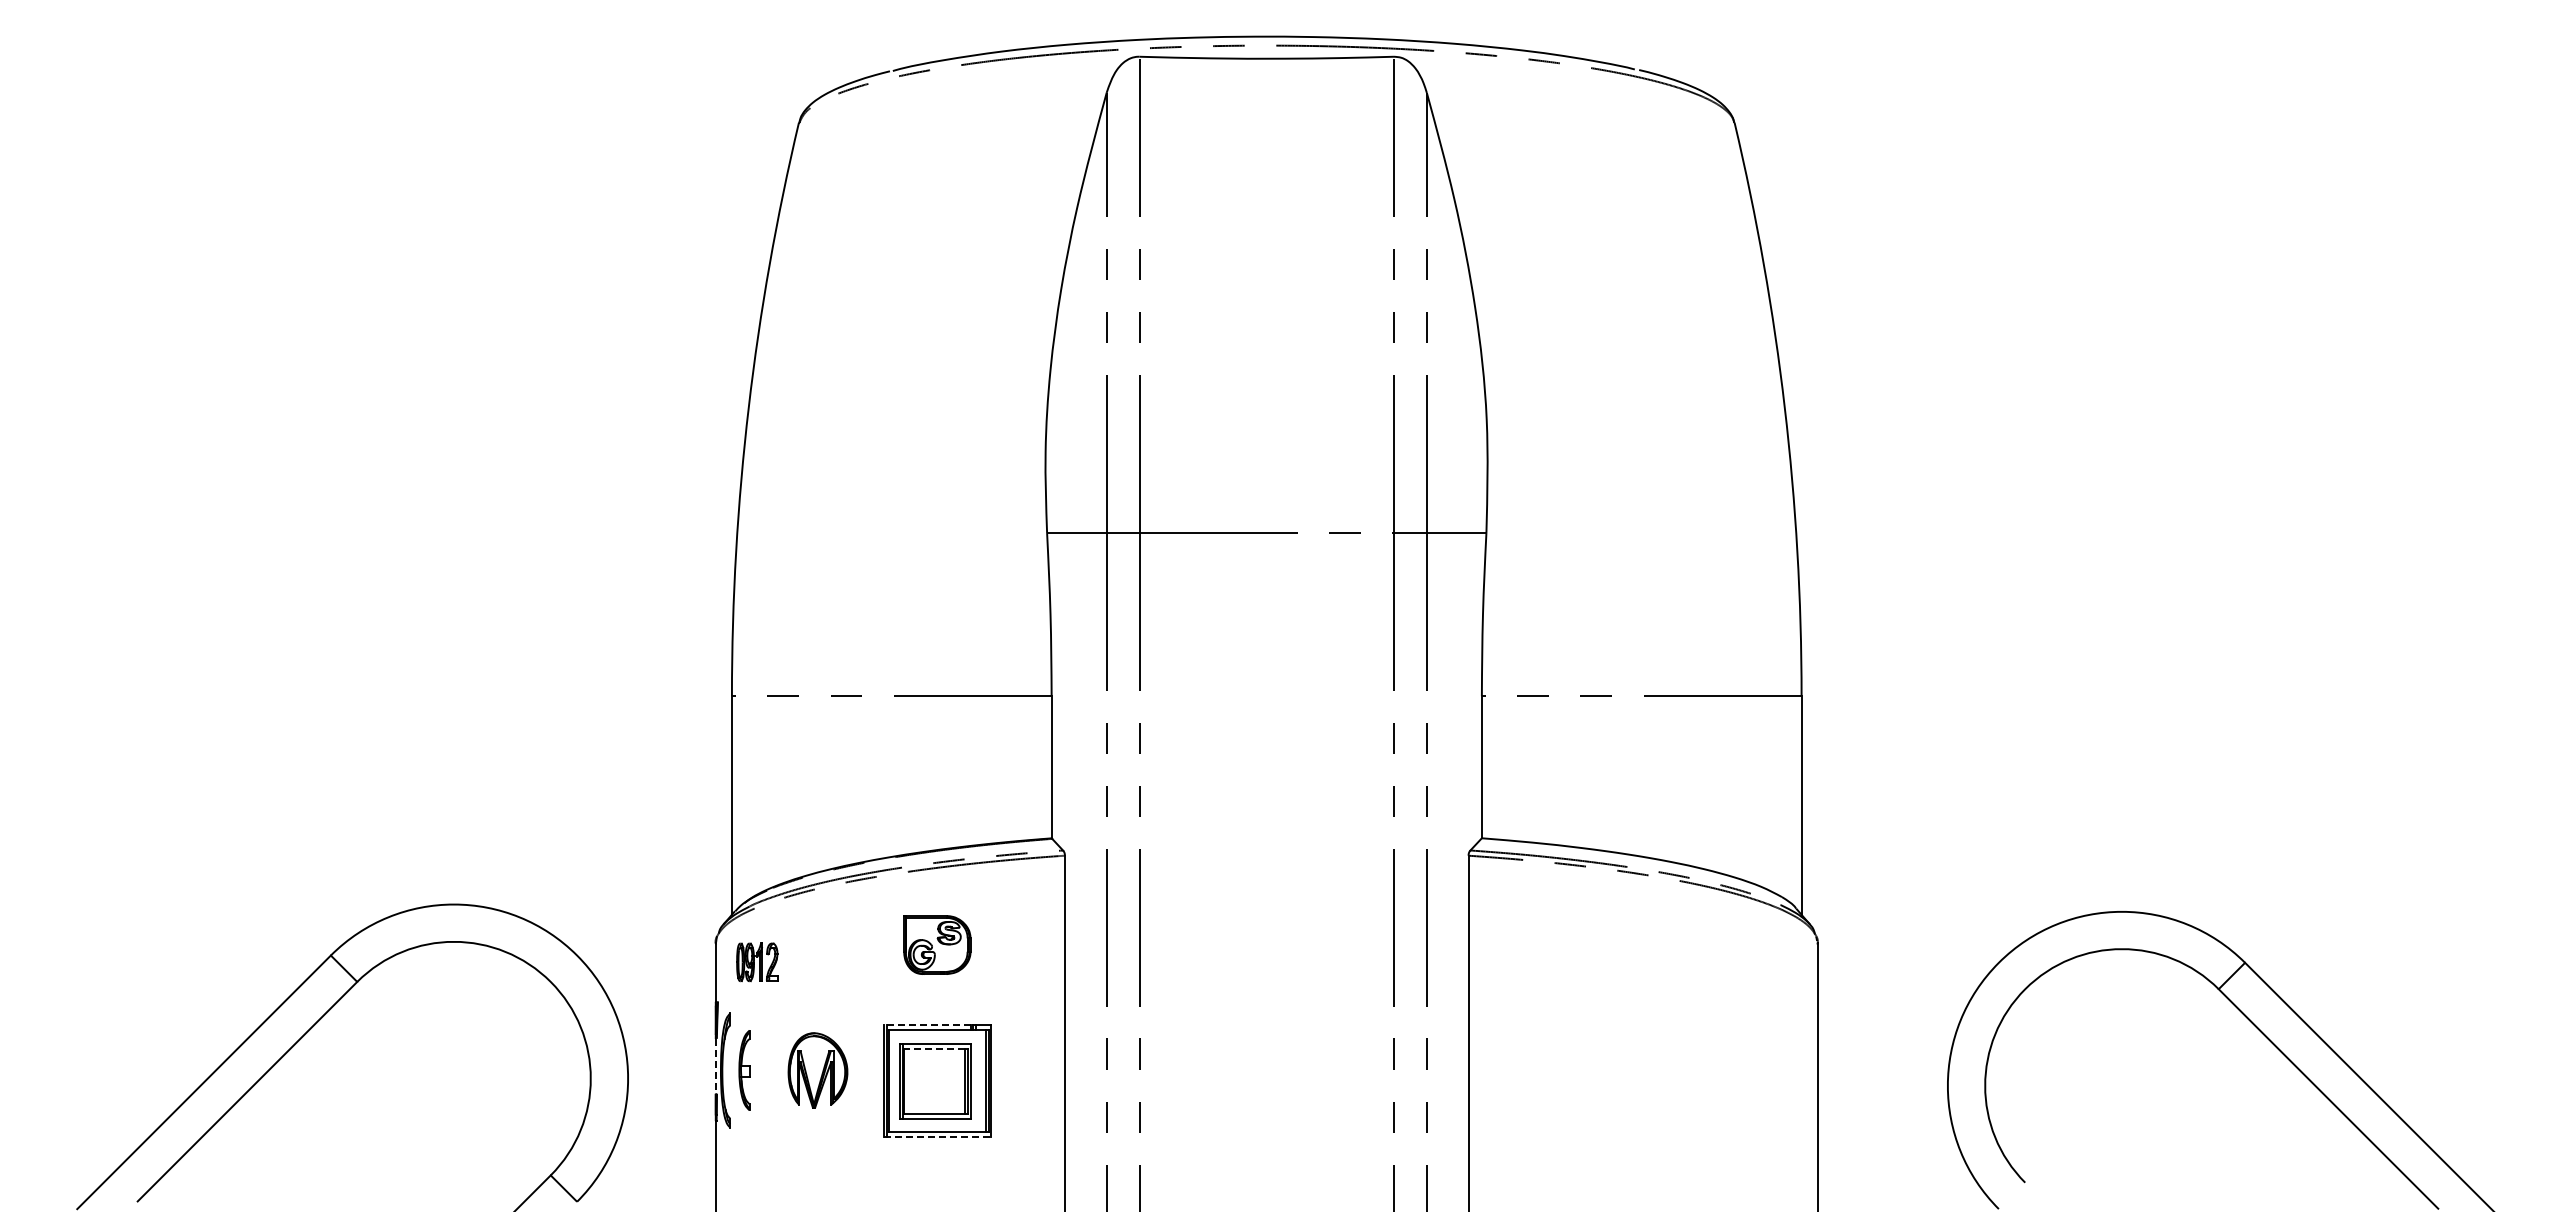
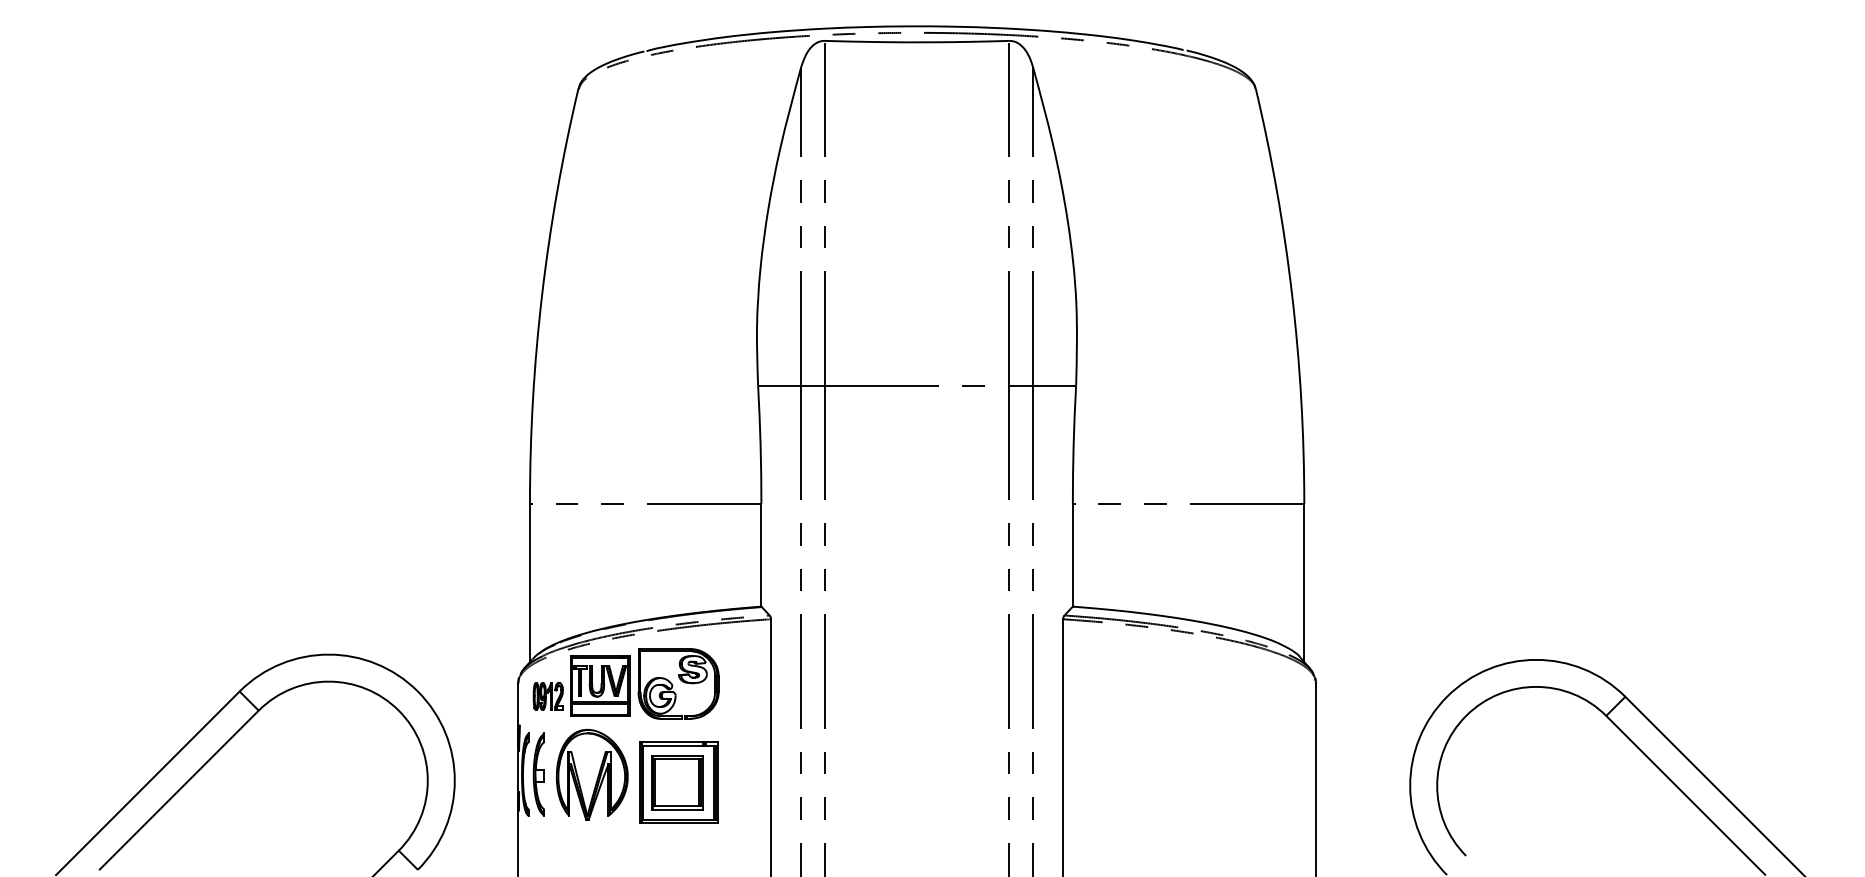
part: (937, 944) -> (678, 683), size x1.67
part: (829, 947) -> (600, 685), added
line: (927, 1025) -> (671, 742), dashed -> solid
line: (934, 1049) -> (676, 759), dashed -> solid
line: (715, 1066) -> (518, 771), dashed -> solid
part: (744, 1070) -> (539, 774), size x1.43
part: (817, 1070) -> (591, 774), size x1.67
line: (938, 1137) -> (679, 823), dashed -> solid

